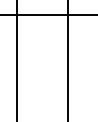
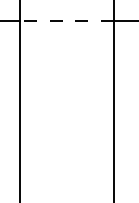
line: (41, 15) -> (64, 20), solid -> dashed

